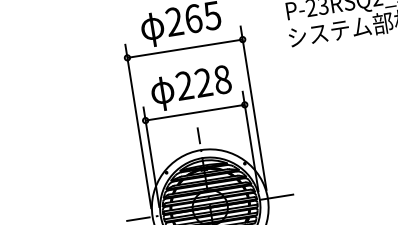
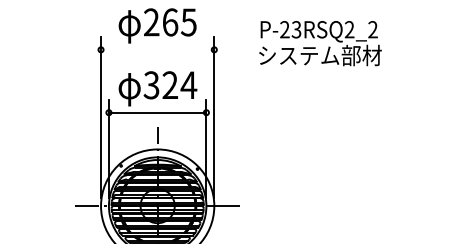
line: (184, 48) -> (157, 49), removed
text: (203, 82) -> (170, 85), 228 -> 324

